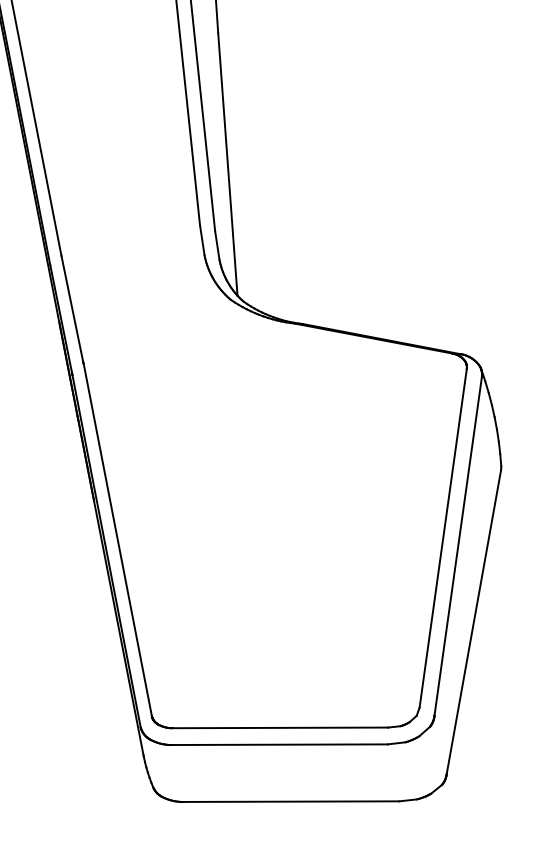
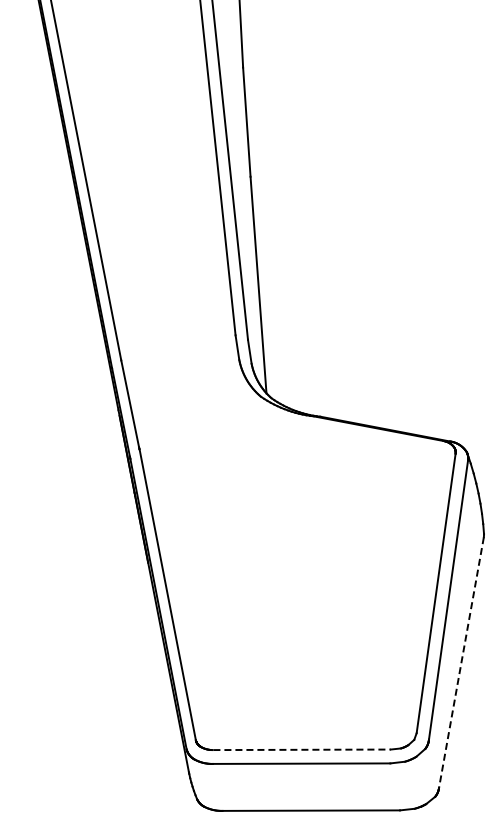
line: (473, 623) -> (461, 663), solid -> dashed
line: (281, 727) -> (302, 749), solid -> dashed

